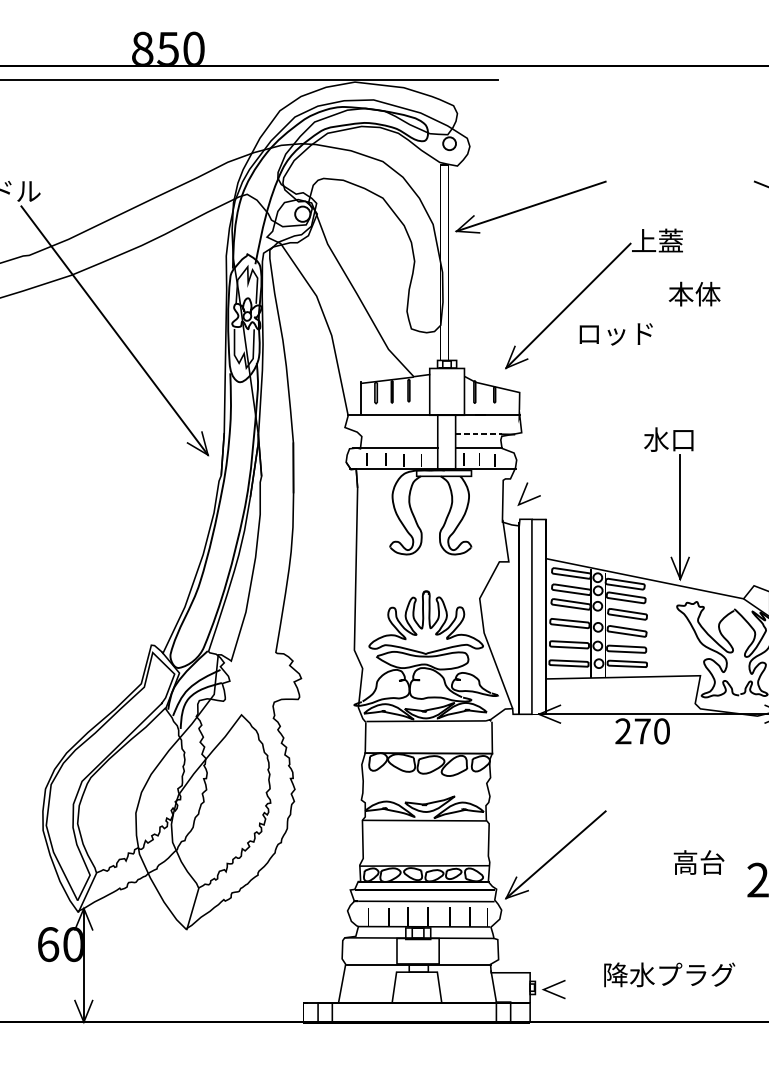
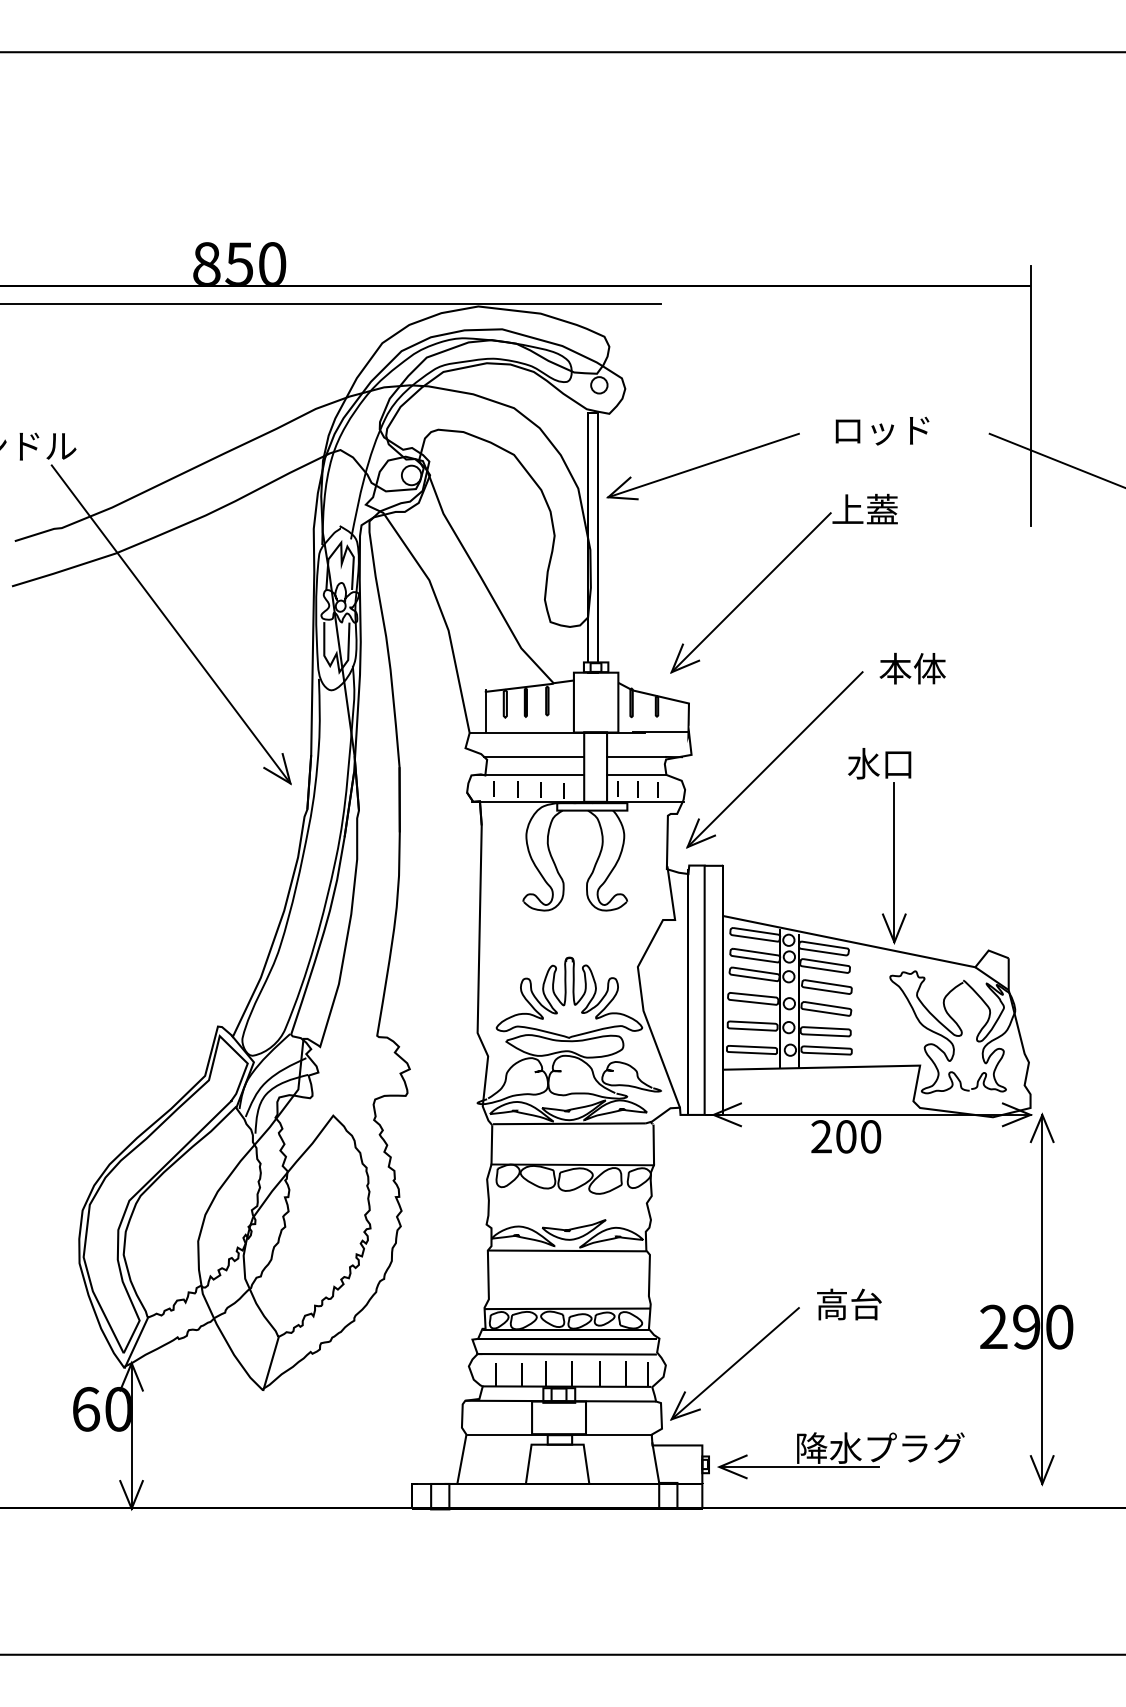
text: (694, 294) -> (912, 668), moved
text: (616, 333) -> (882, 430), moved
line: (398, 434) -> (534, 756), added
line: (478, 434) -> (636, 756), dashed -> solid
line: (586, 436) -> (774, 759), added
text: (642, 731) -> (846, 1136), 270 -> 200
part: (555, 854) -> (734, 1363), moved
text: (699, 862) -> (849, 1304), moved
line: (605, 990) -> (798, 1467), added

